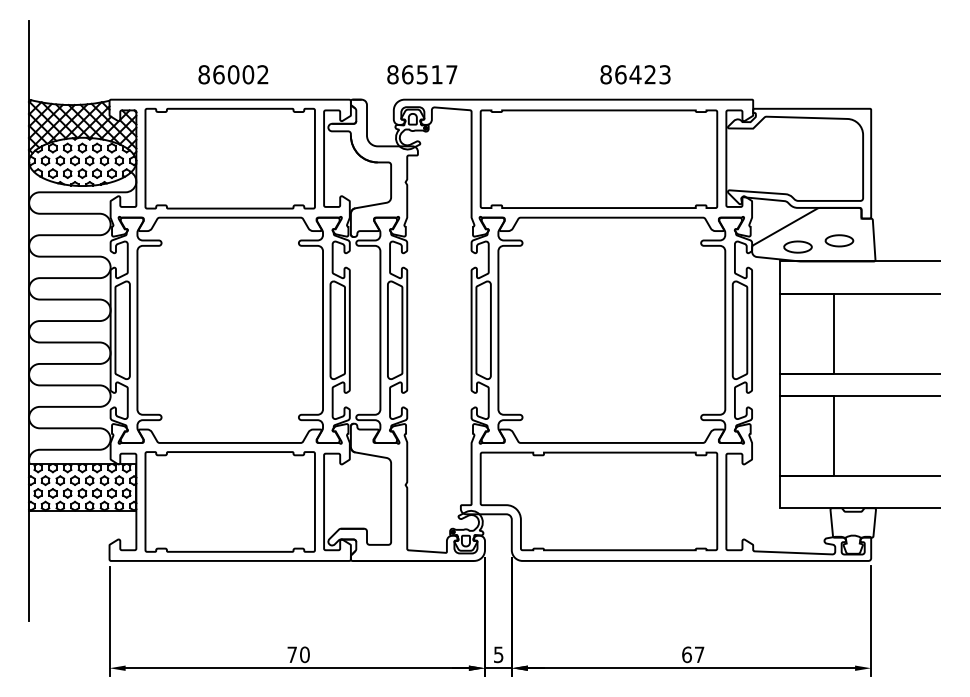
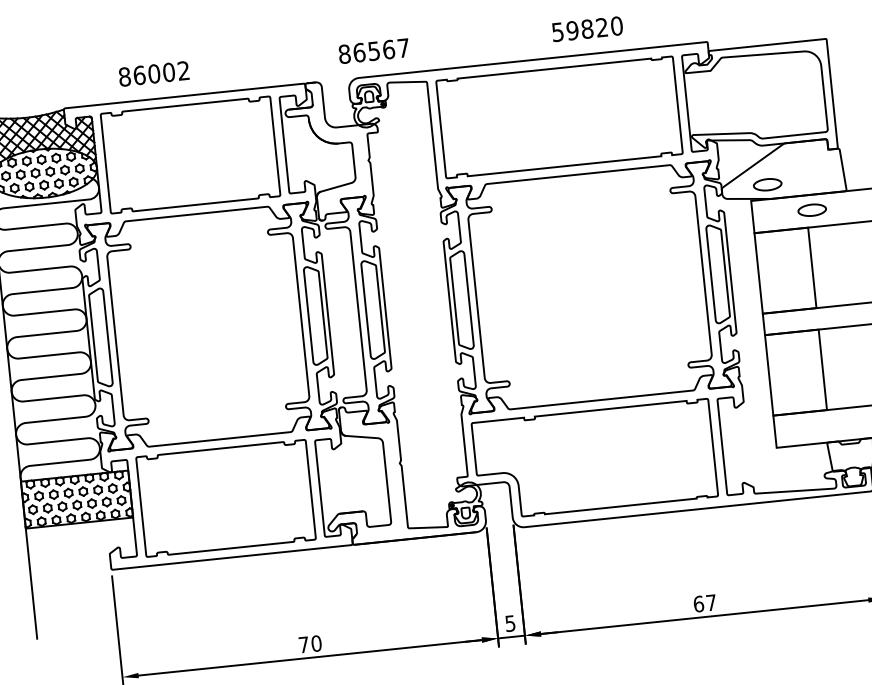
text: (233, 74) -> (154, 73), moved
text: (437, 74) -> (389, 49), 86517 -> 86567
text: (635, 74) -> (587, 28), 86423 -> 59820
part: (839, 240) -> (812, 209), moved

